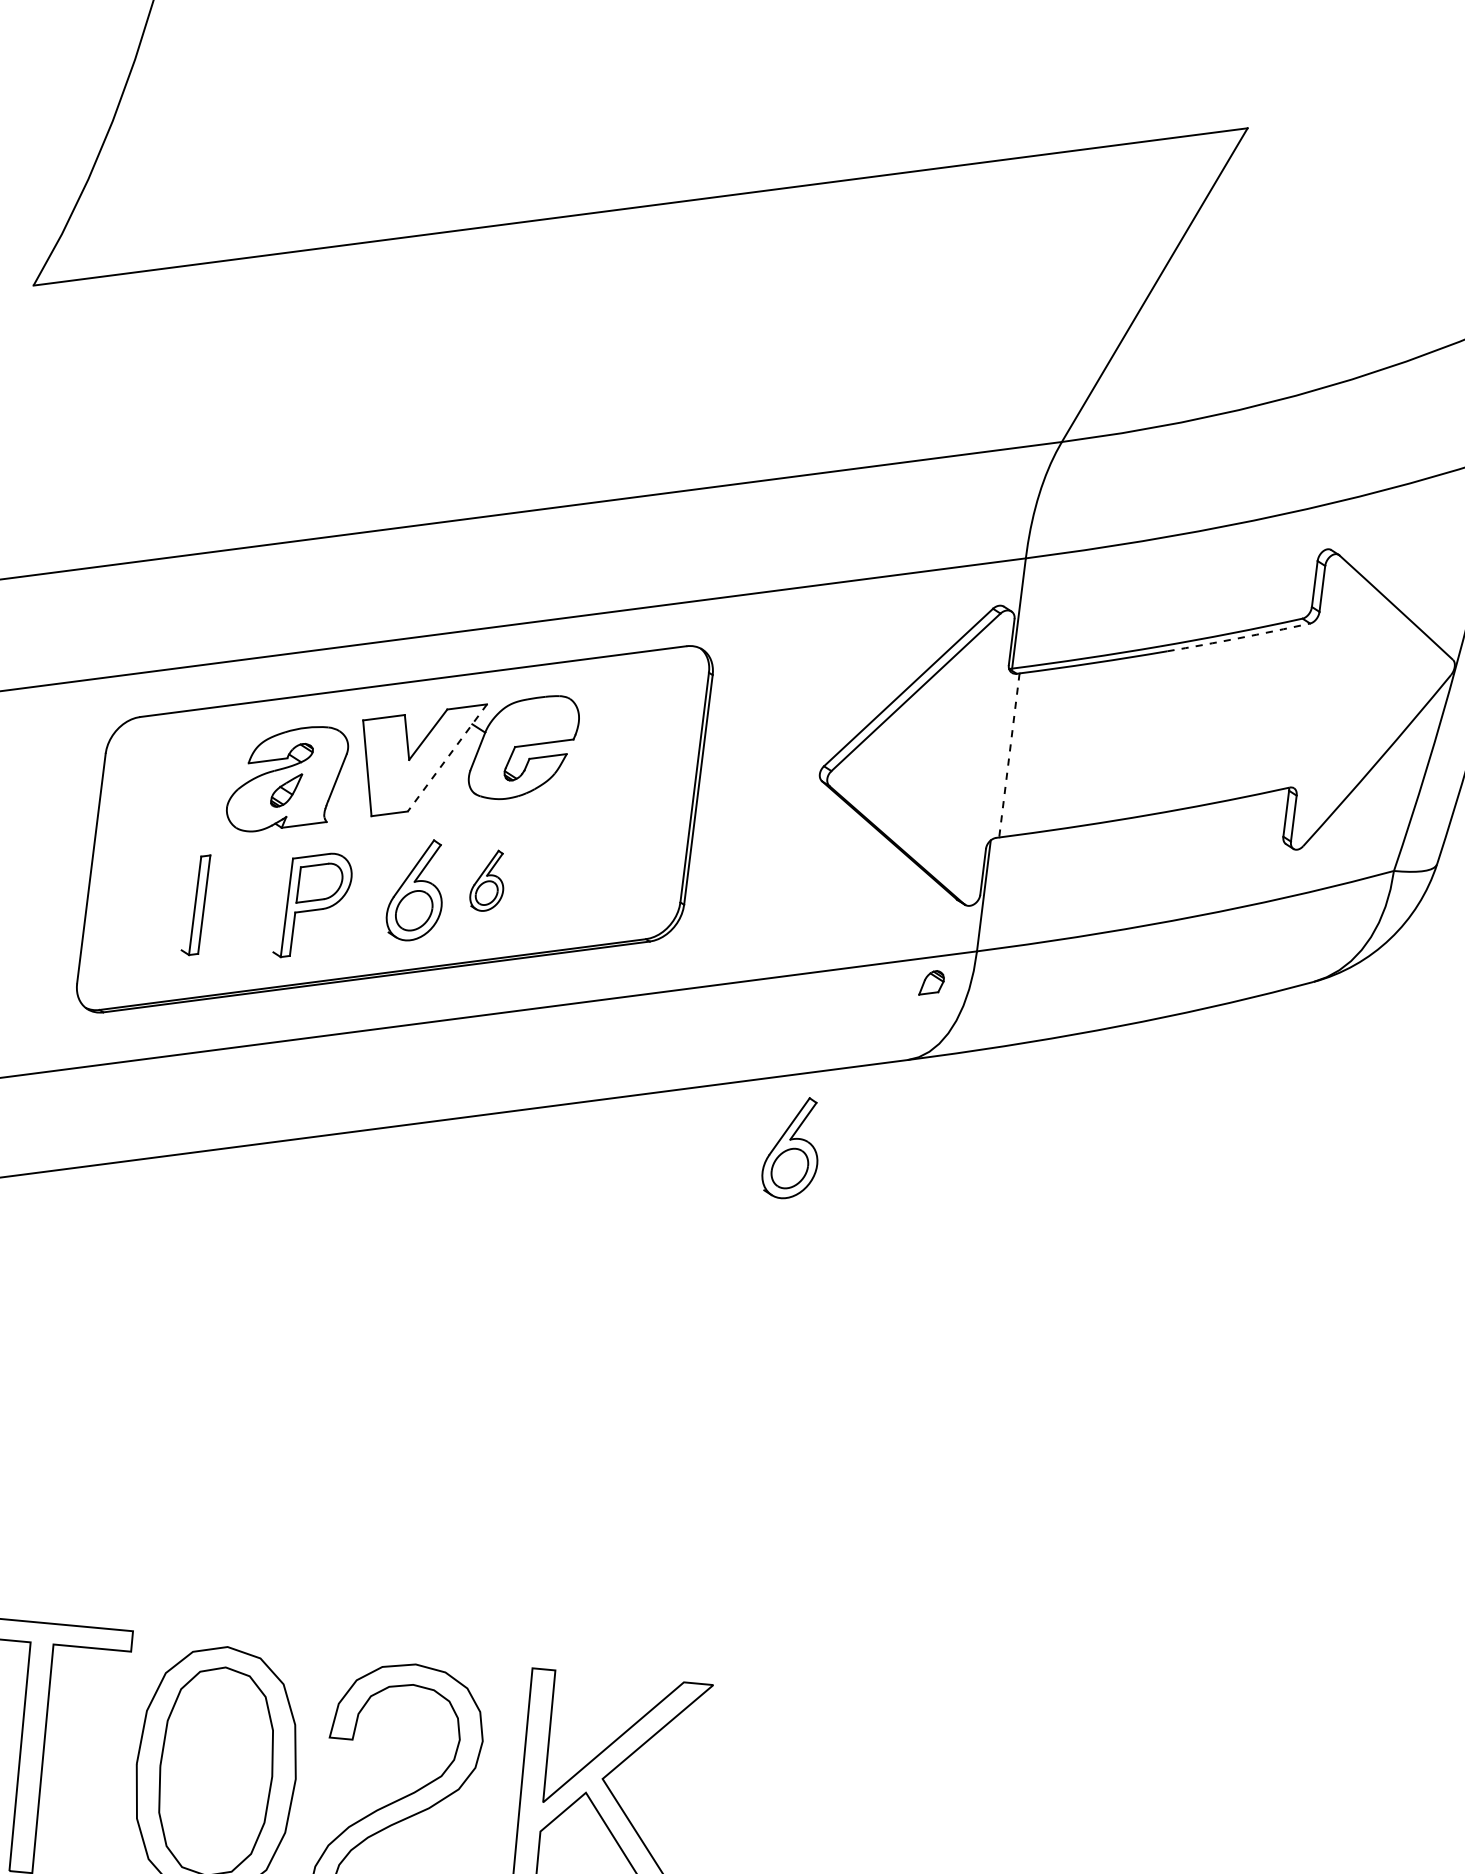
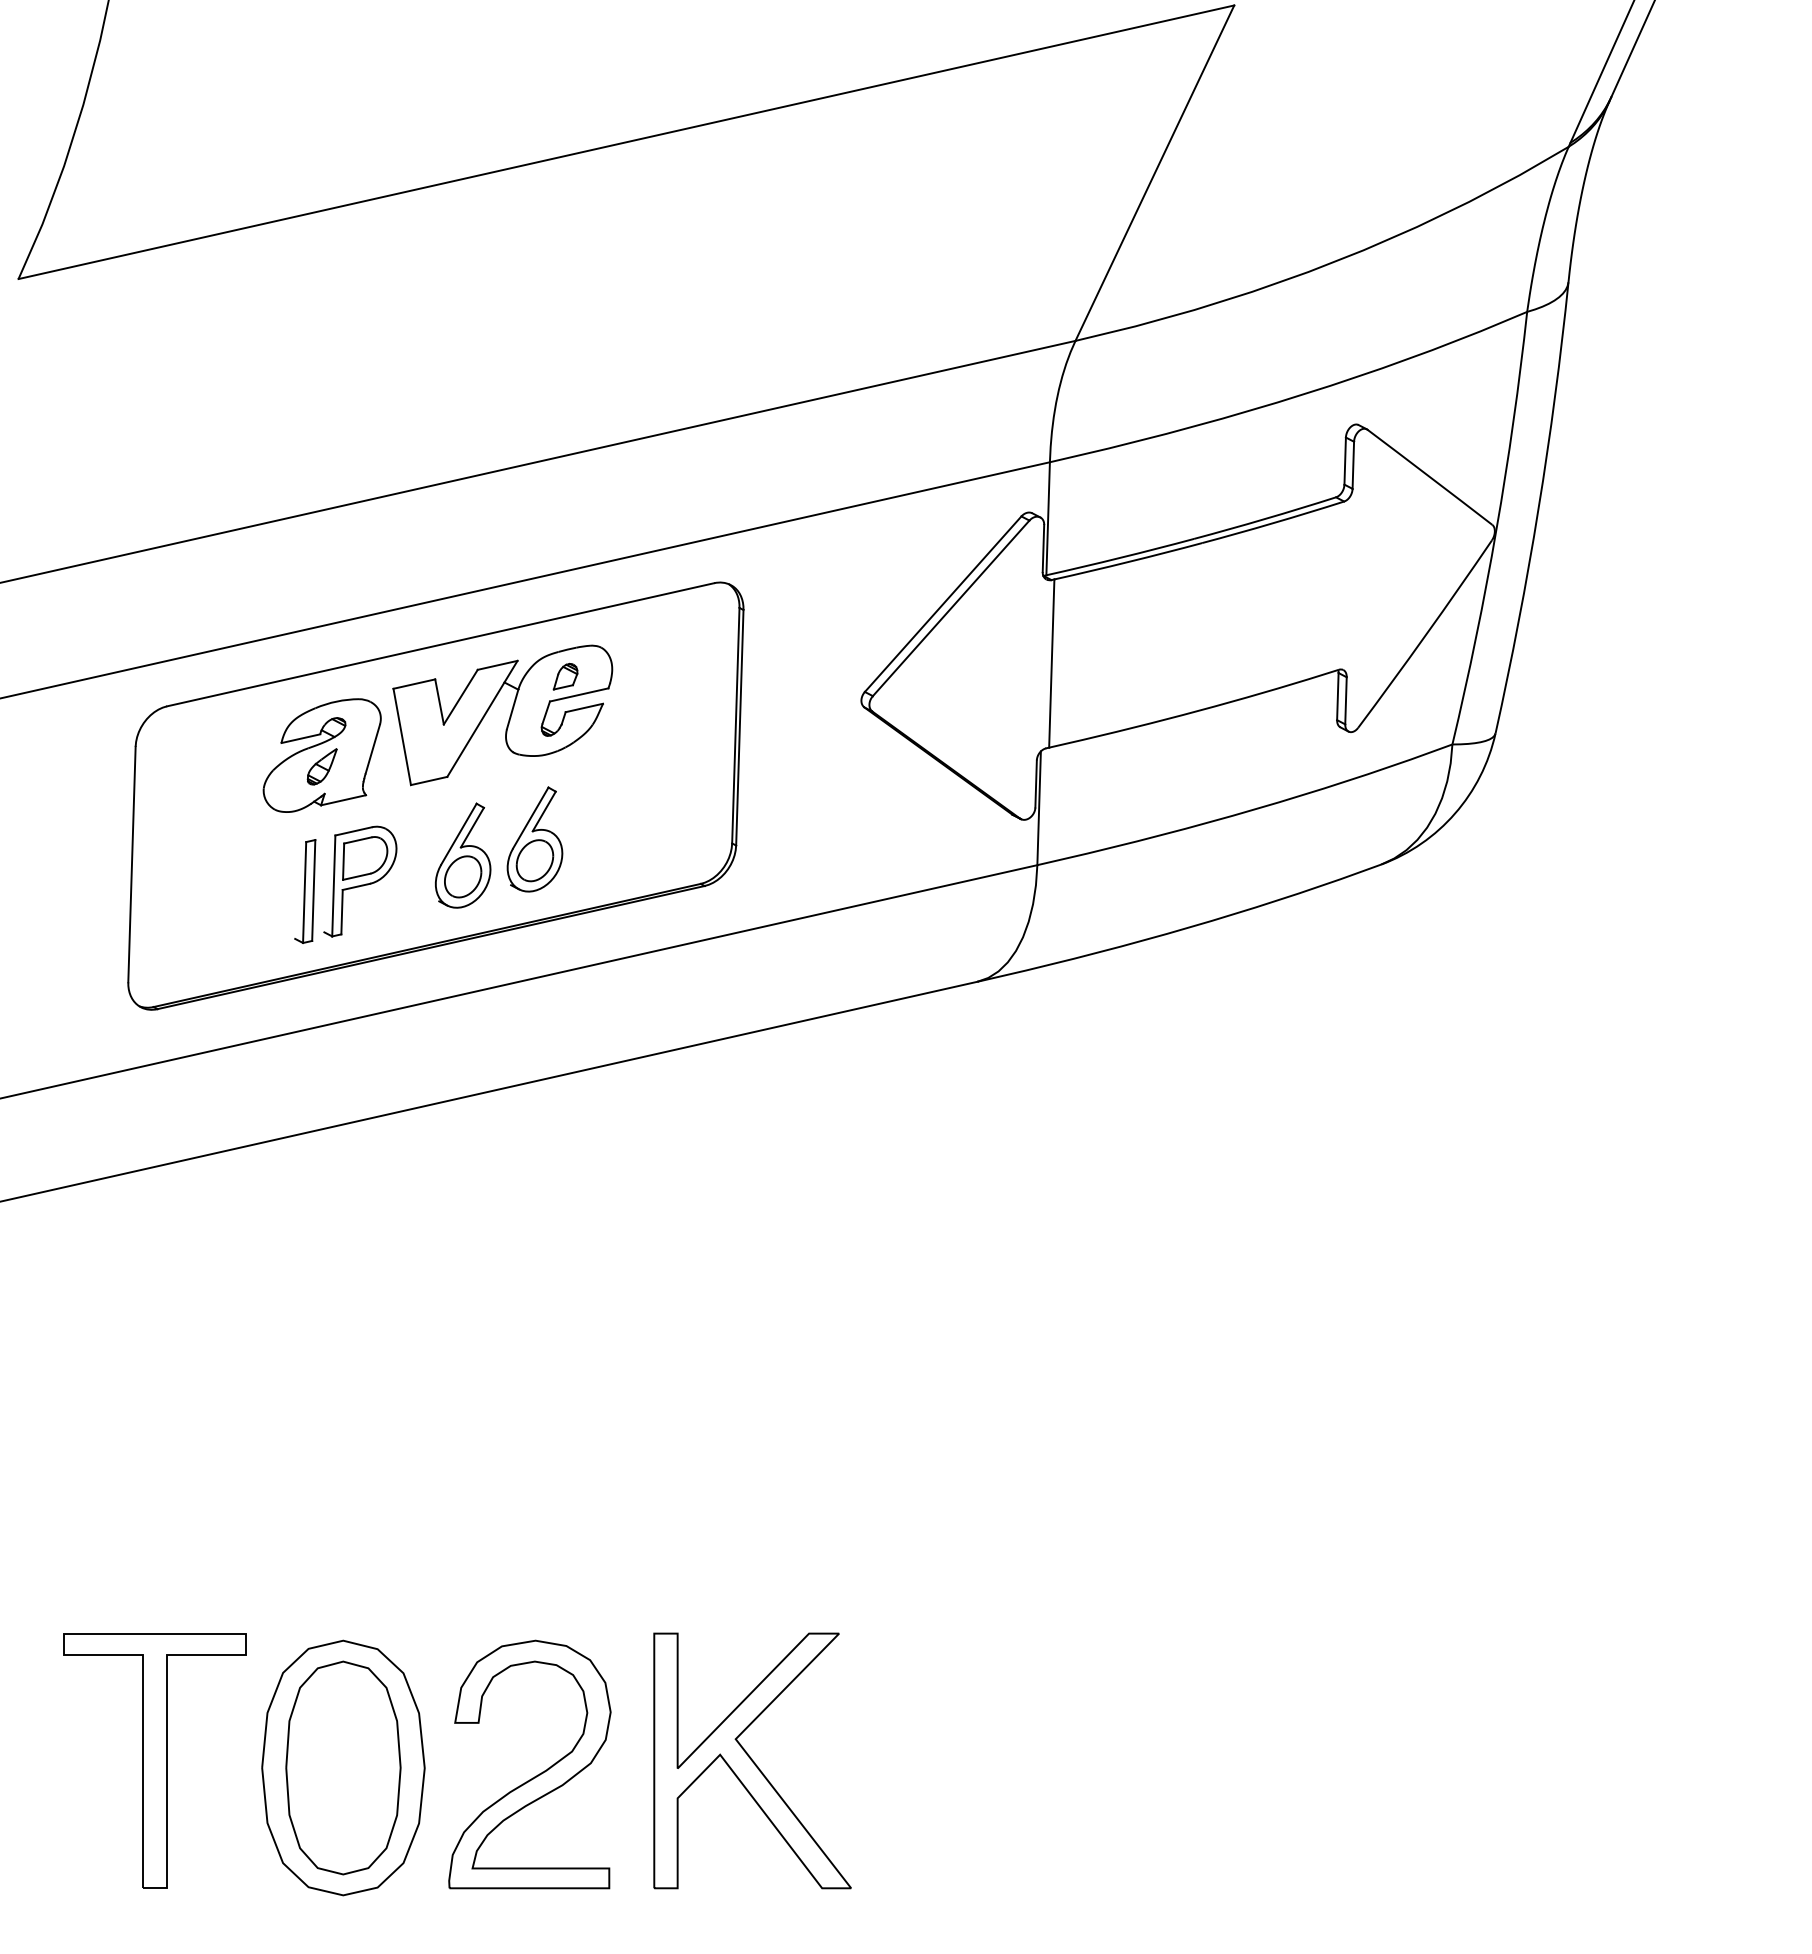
arc: (1238, 638) -> (1273, 523), dashed -> solid
line: (1009, 756) -> (1051, 664), dashed -> solid
line: (447, 757) -> (482, 718), dashed -> solid
part: (487, 880) -> (534, 839), size x1.67
part: (196, 904) -> (305, 891), moved
part: (931, 983) -> (565, 676), moved
part: (791, 1147) -> (867, 1081), removed

